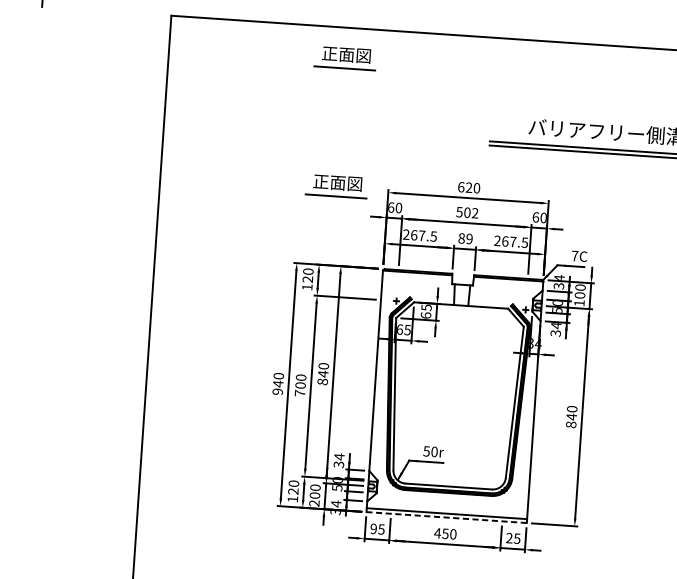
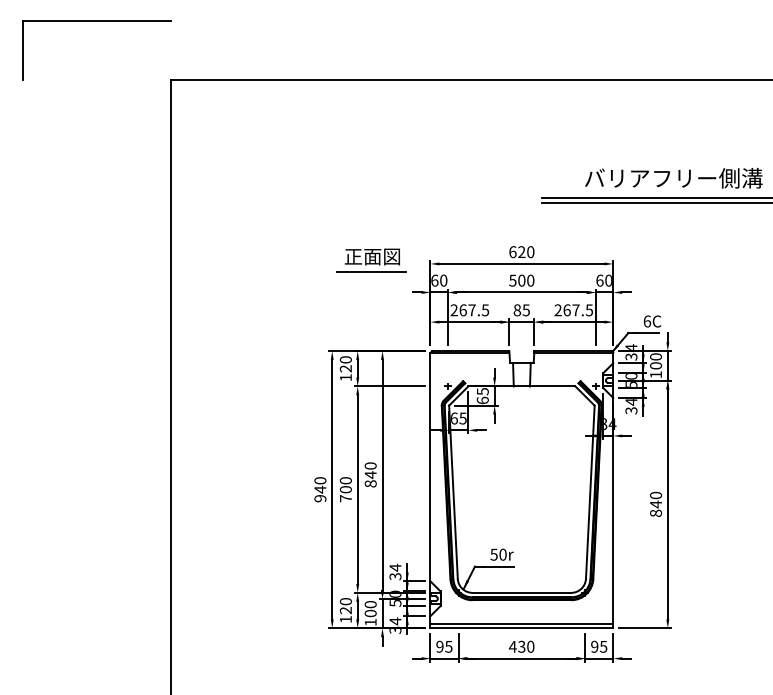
part: (345, 58) -> (371, 114), removed
text: (475, 213) -> (530, 280), 502 -> 500
text: (468, 239) -> (525, 310), 89 -> 85
text: (575, 256) -> (647, 321), 7C -> 6C
text: (314, 503) -> (370, 622), 200 -> 100
line: (446, 517) -> (521, 628), dashed -> solid
text: (445, 533) -> (521, 646), 450 -> 430
text: (509, 537) -> (594, 646), 25 -> 95

